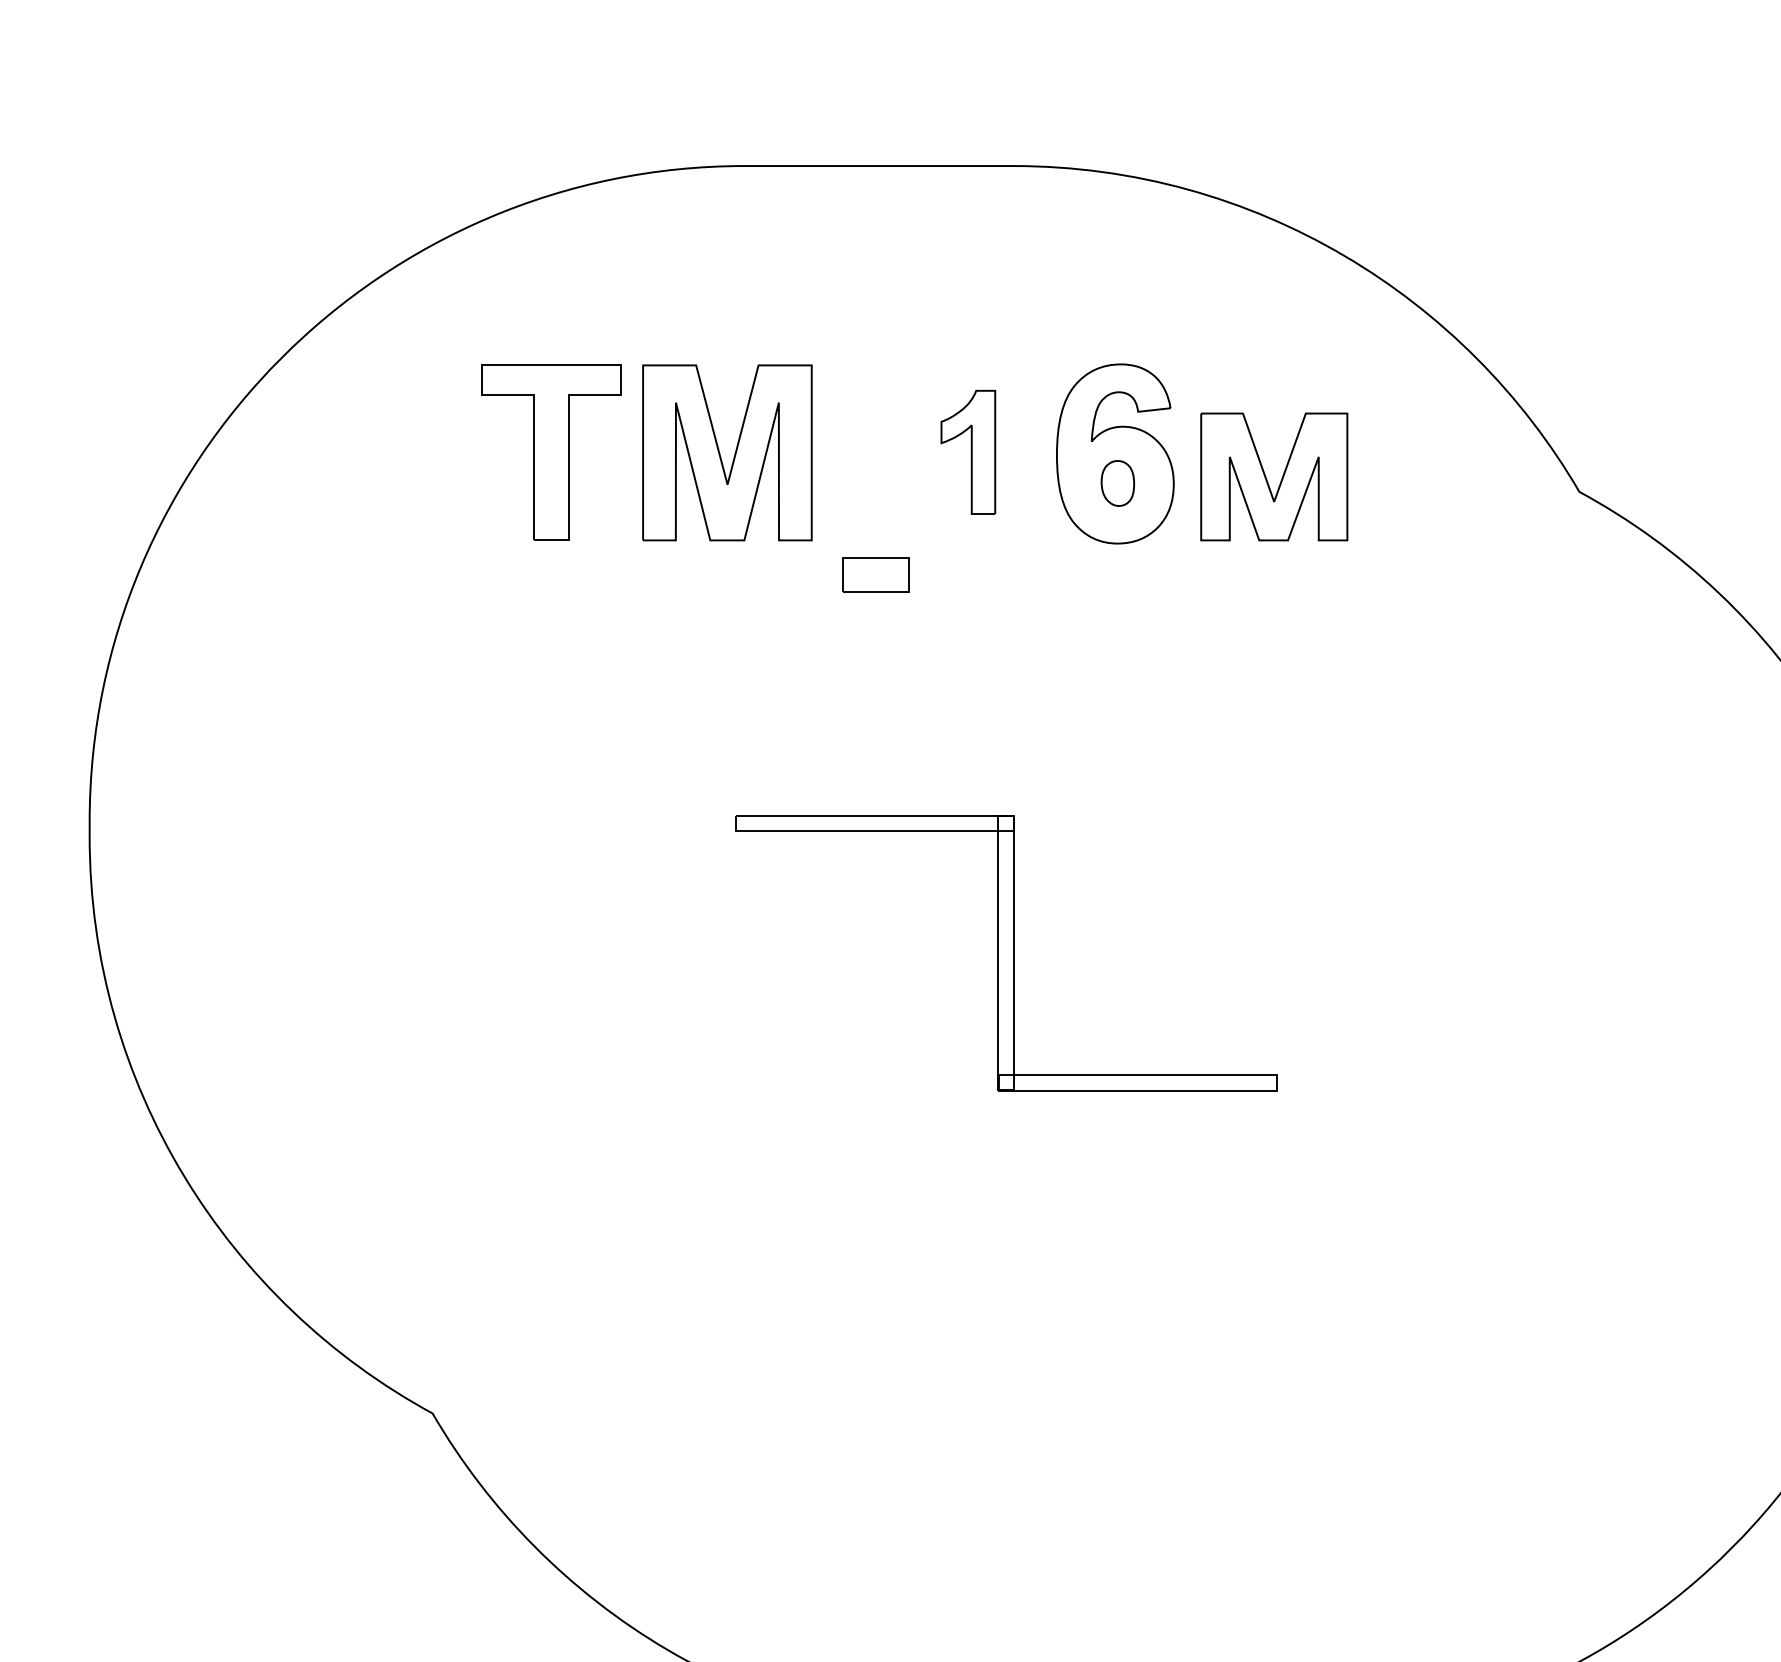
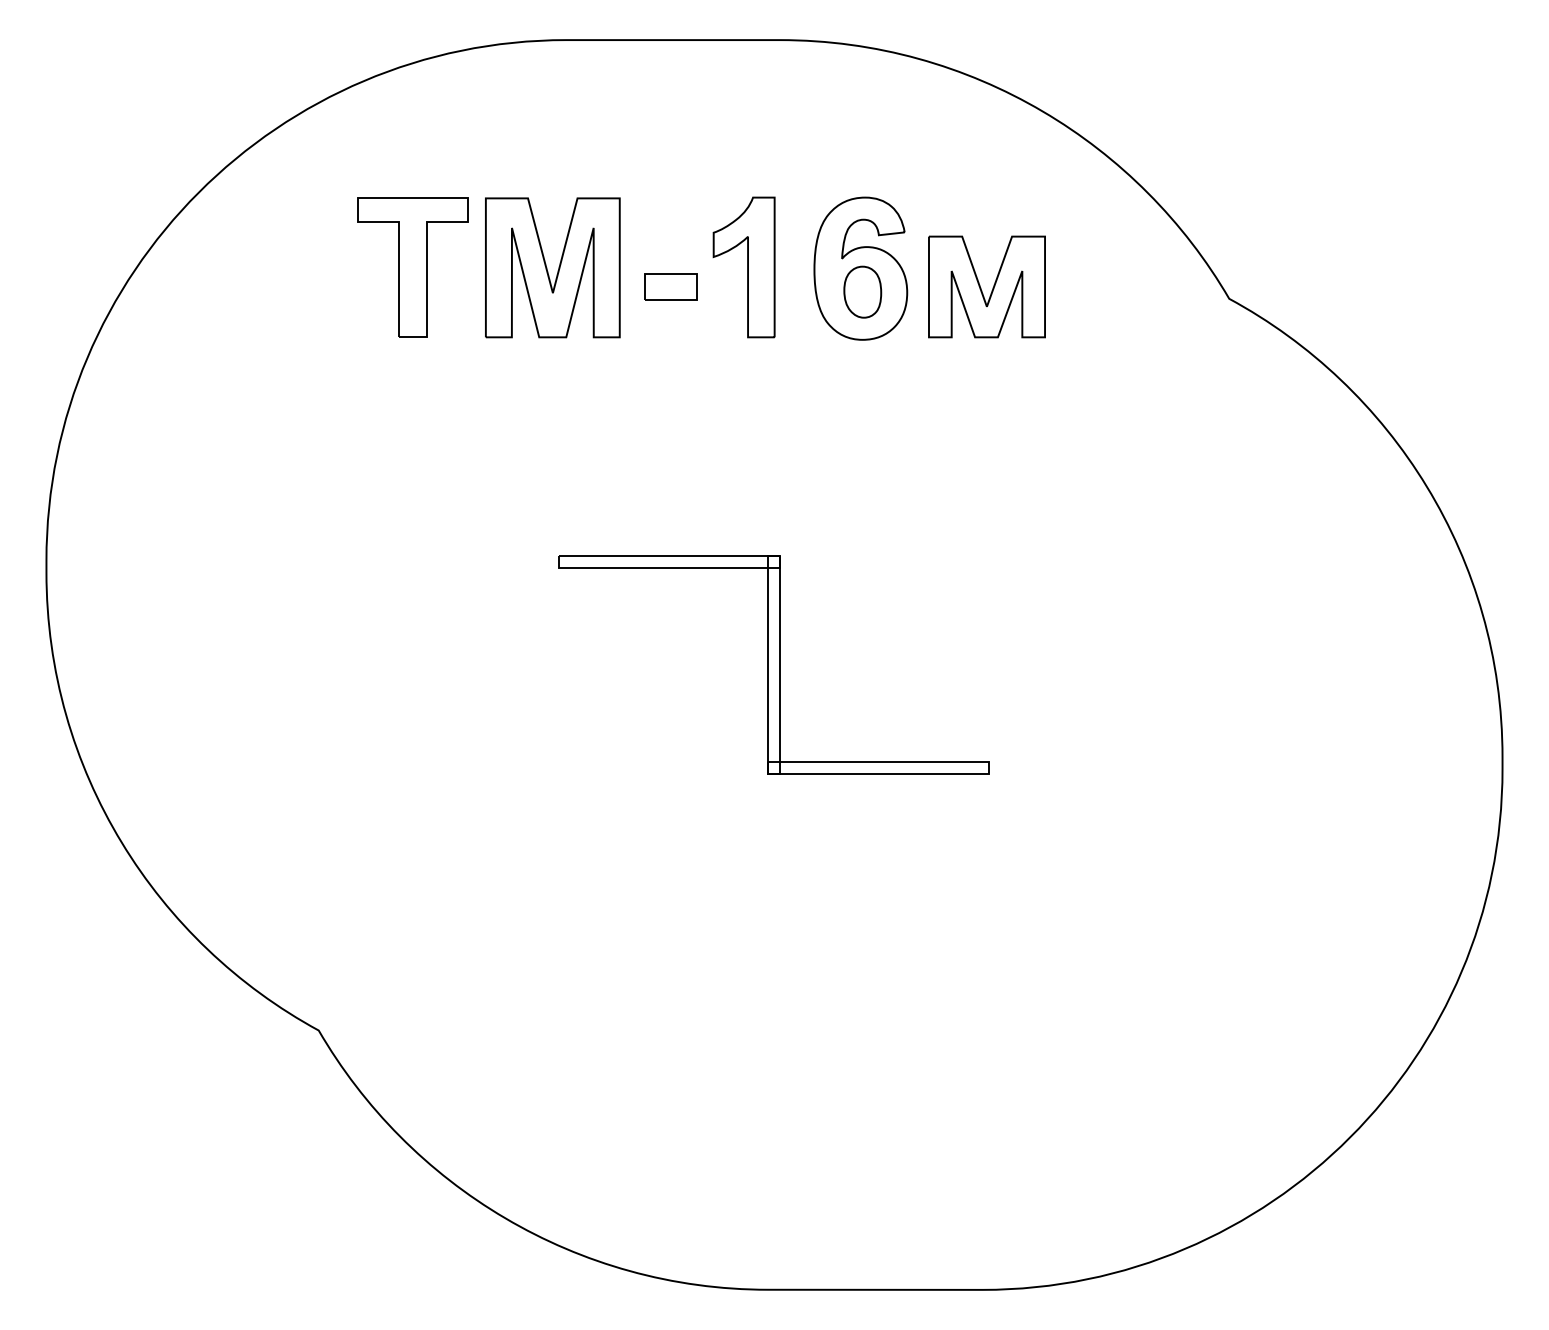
part: (967, 452) -> (743, 267), size x1.43
part: (1117, 482) -> (862, 291), size x1.43
part: (875, 574) -> (670, 286), moved

